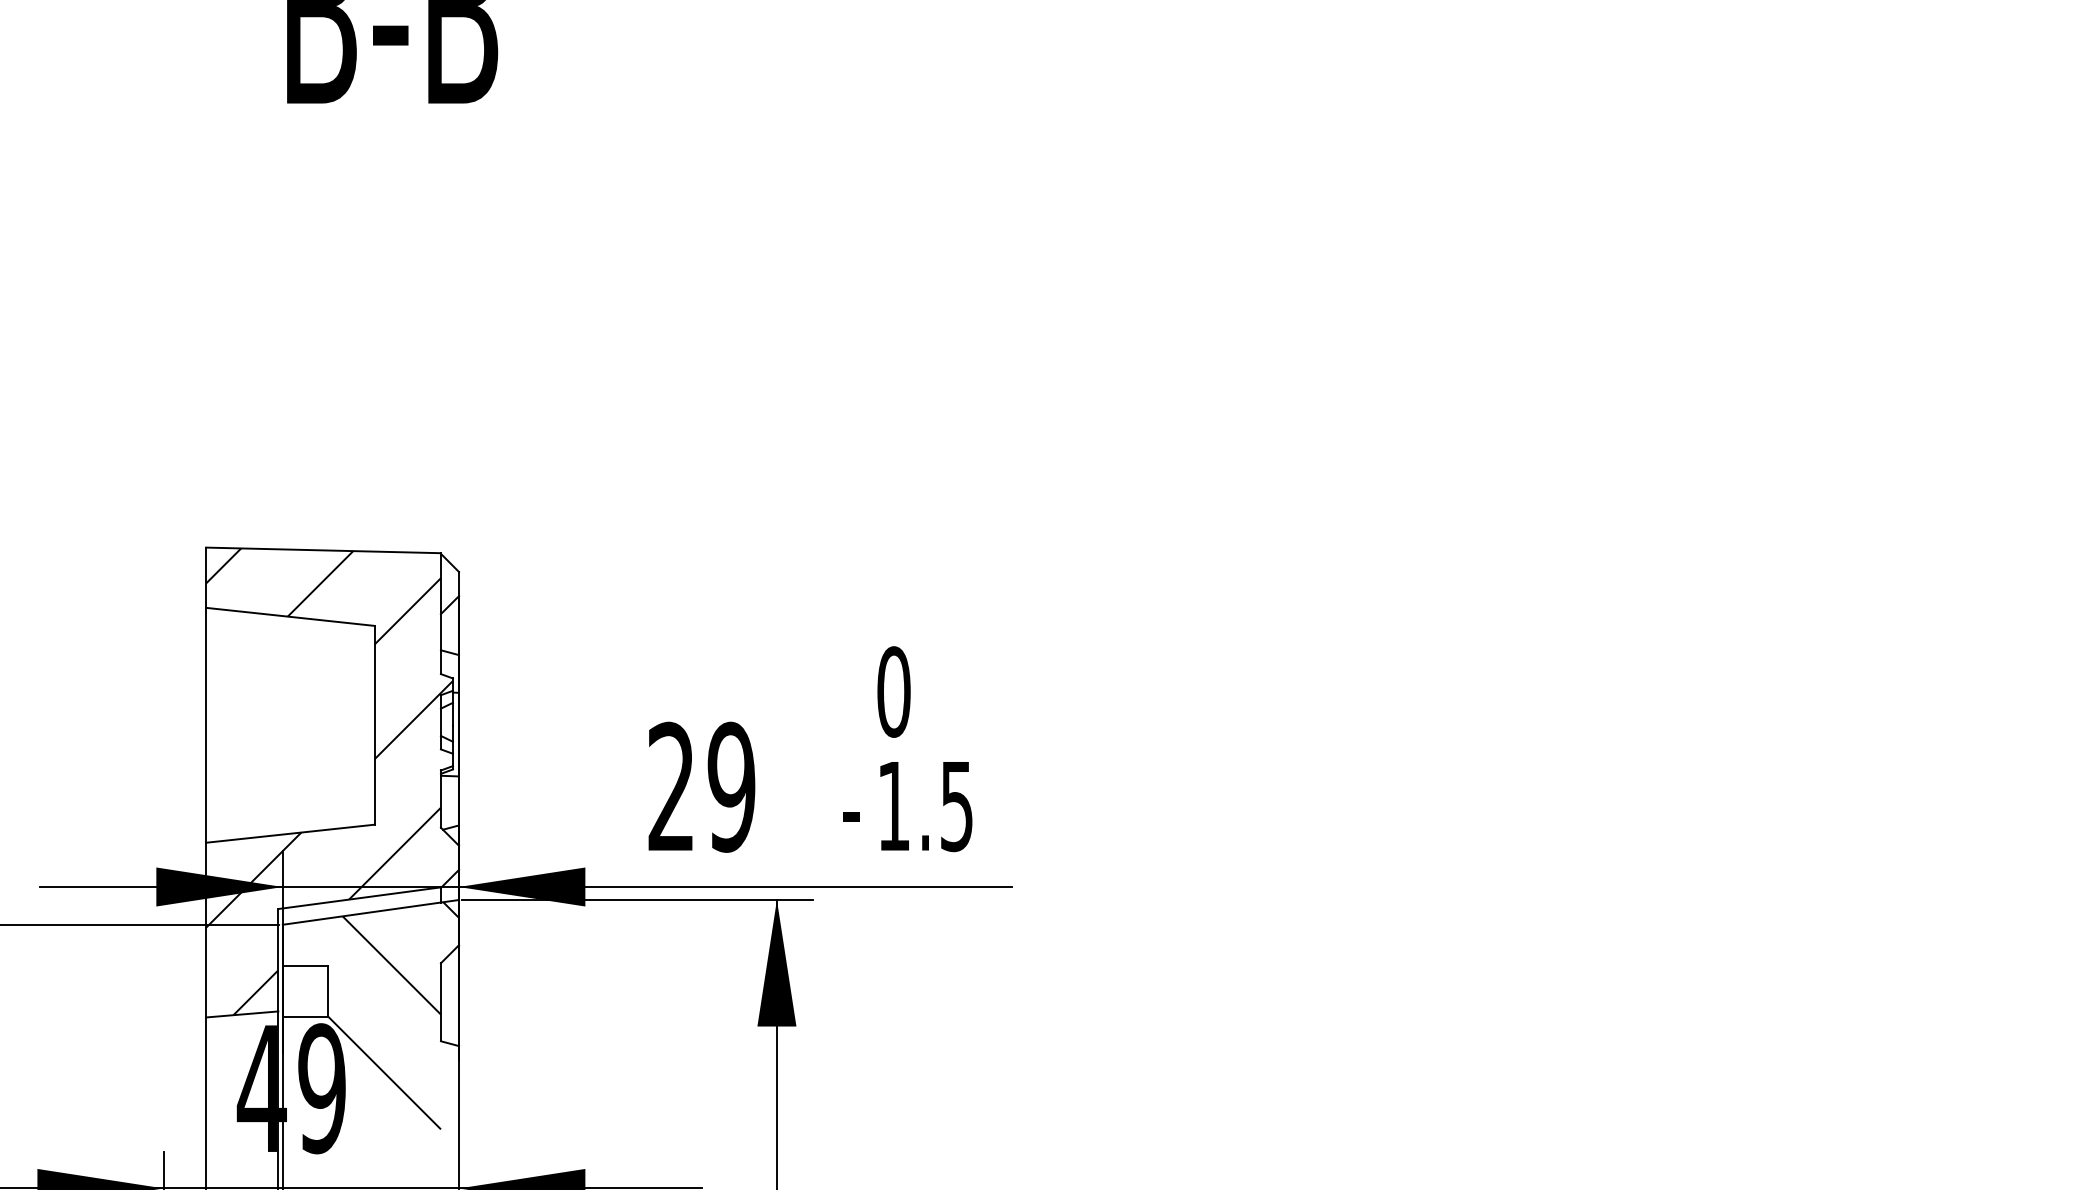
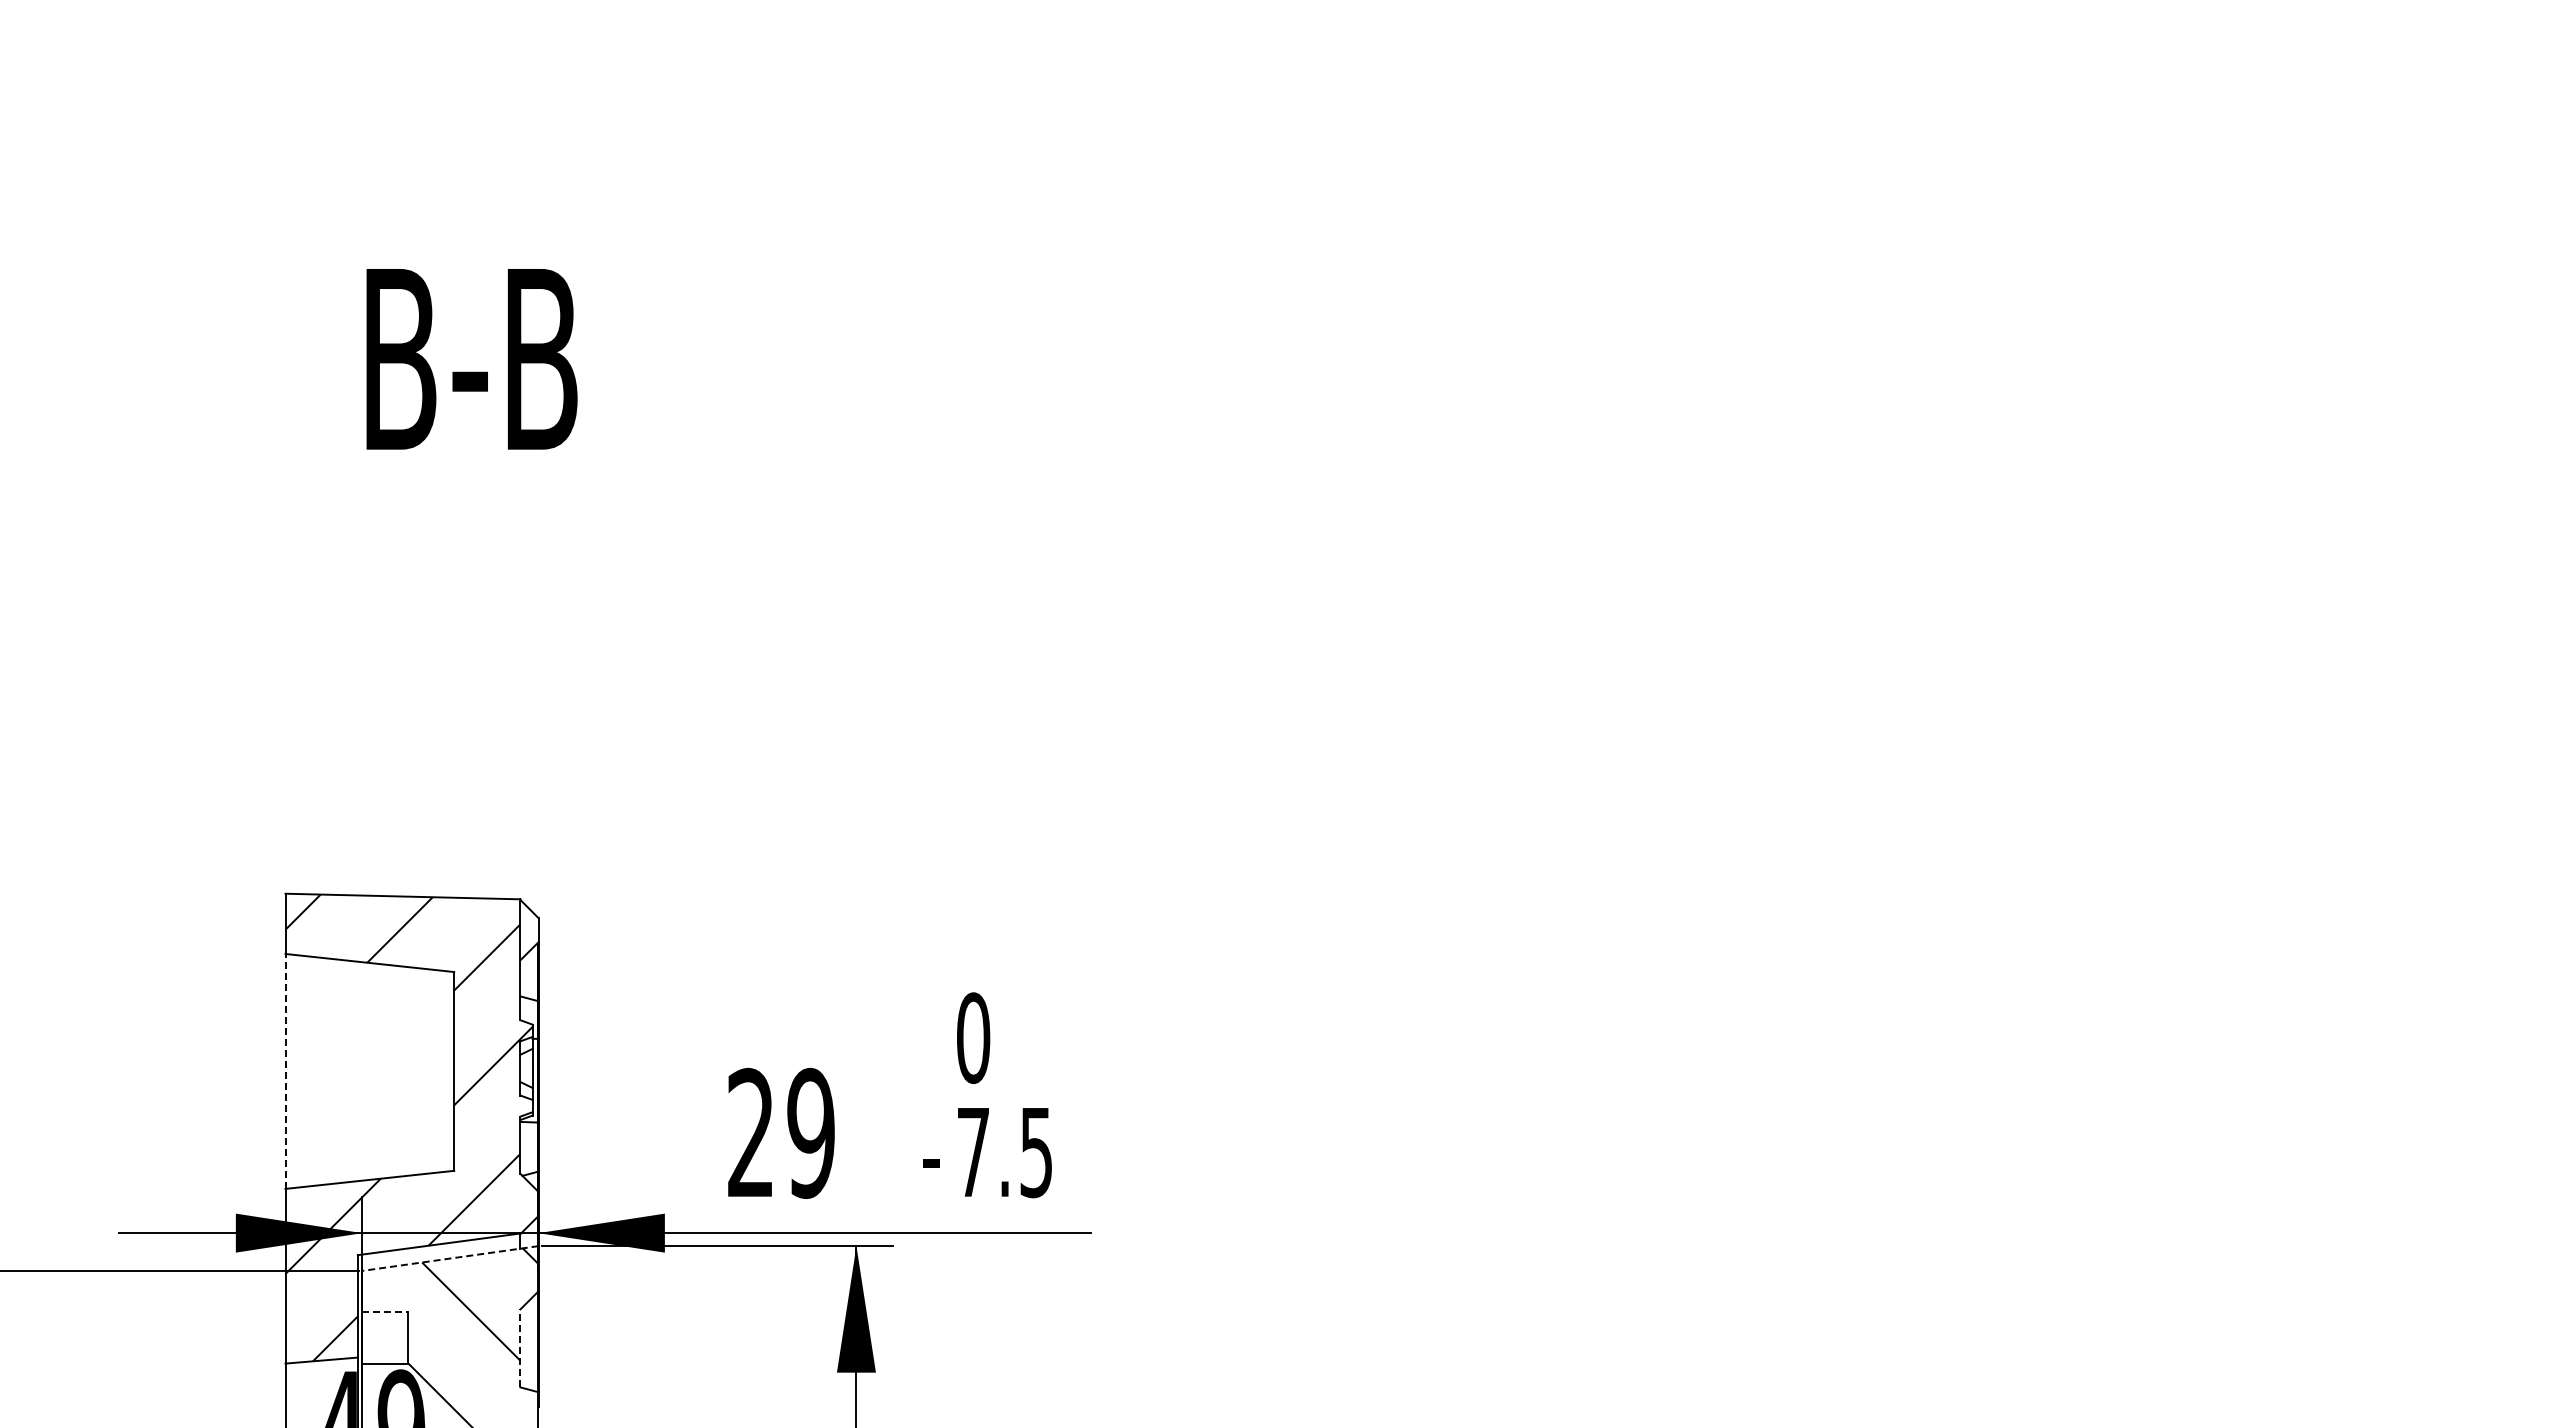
line: (205, 724) -> (285, 1070), solid -> dashed
text: (893, 806) -> (973, 1152), 1.5 -> 7.5
line: (370, 912) -> (450, 1258), solid -> dashed
line: (304, 966) -> (384, 1312), solid -> dashed
line: (440, 1001) -> (520, 1347), solid -> dashed

